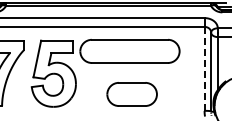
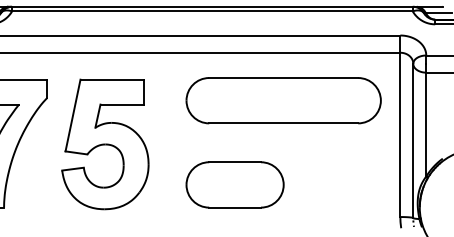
part: (129, 51) -> (282, 100), moved
line: (204, 68) -> (400, 134), dashed -> solid
part: (131, 94) -> (233, 185), moved

